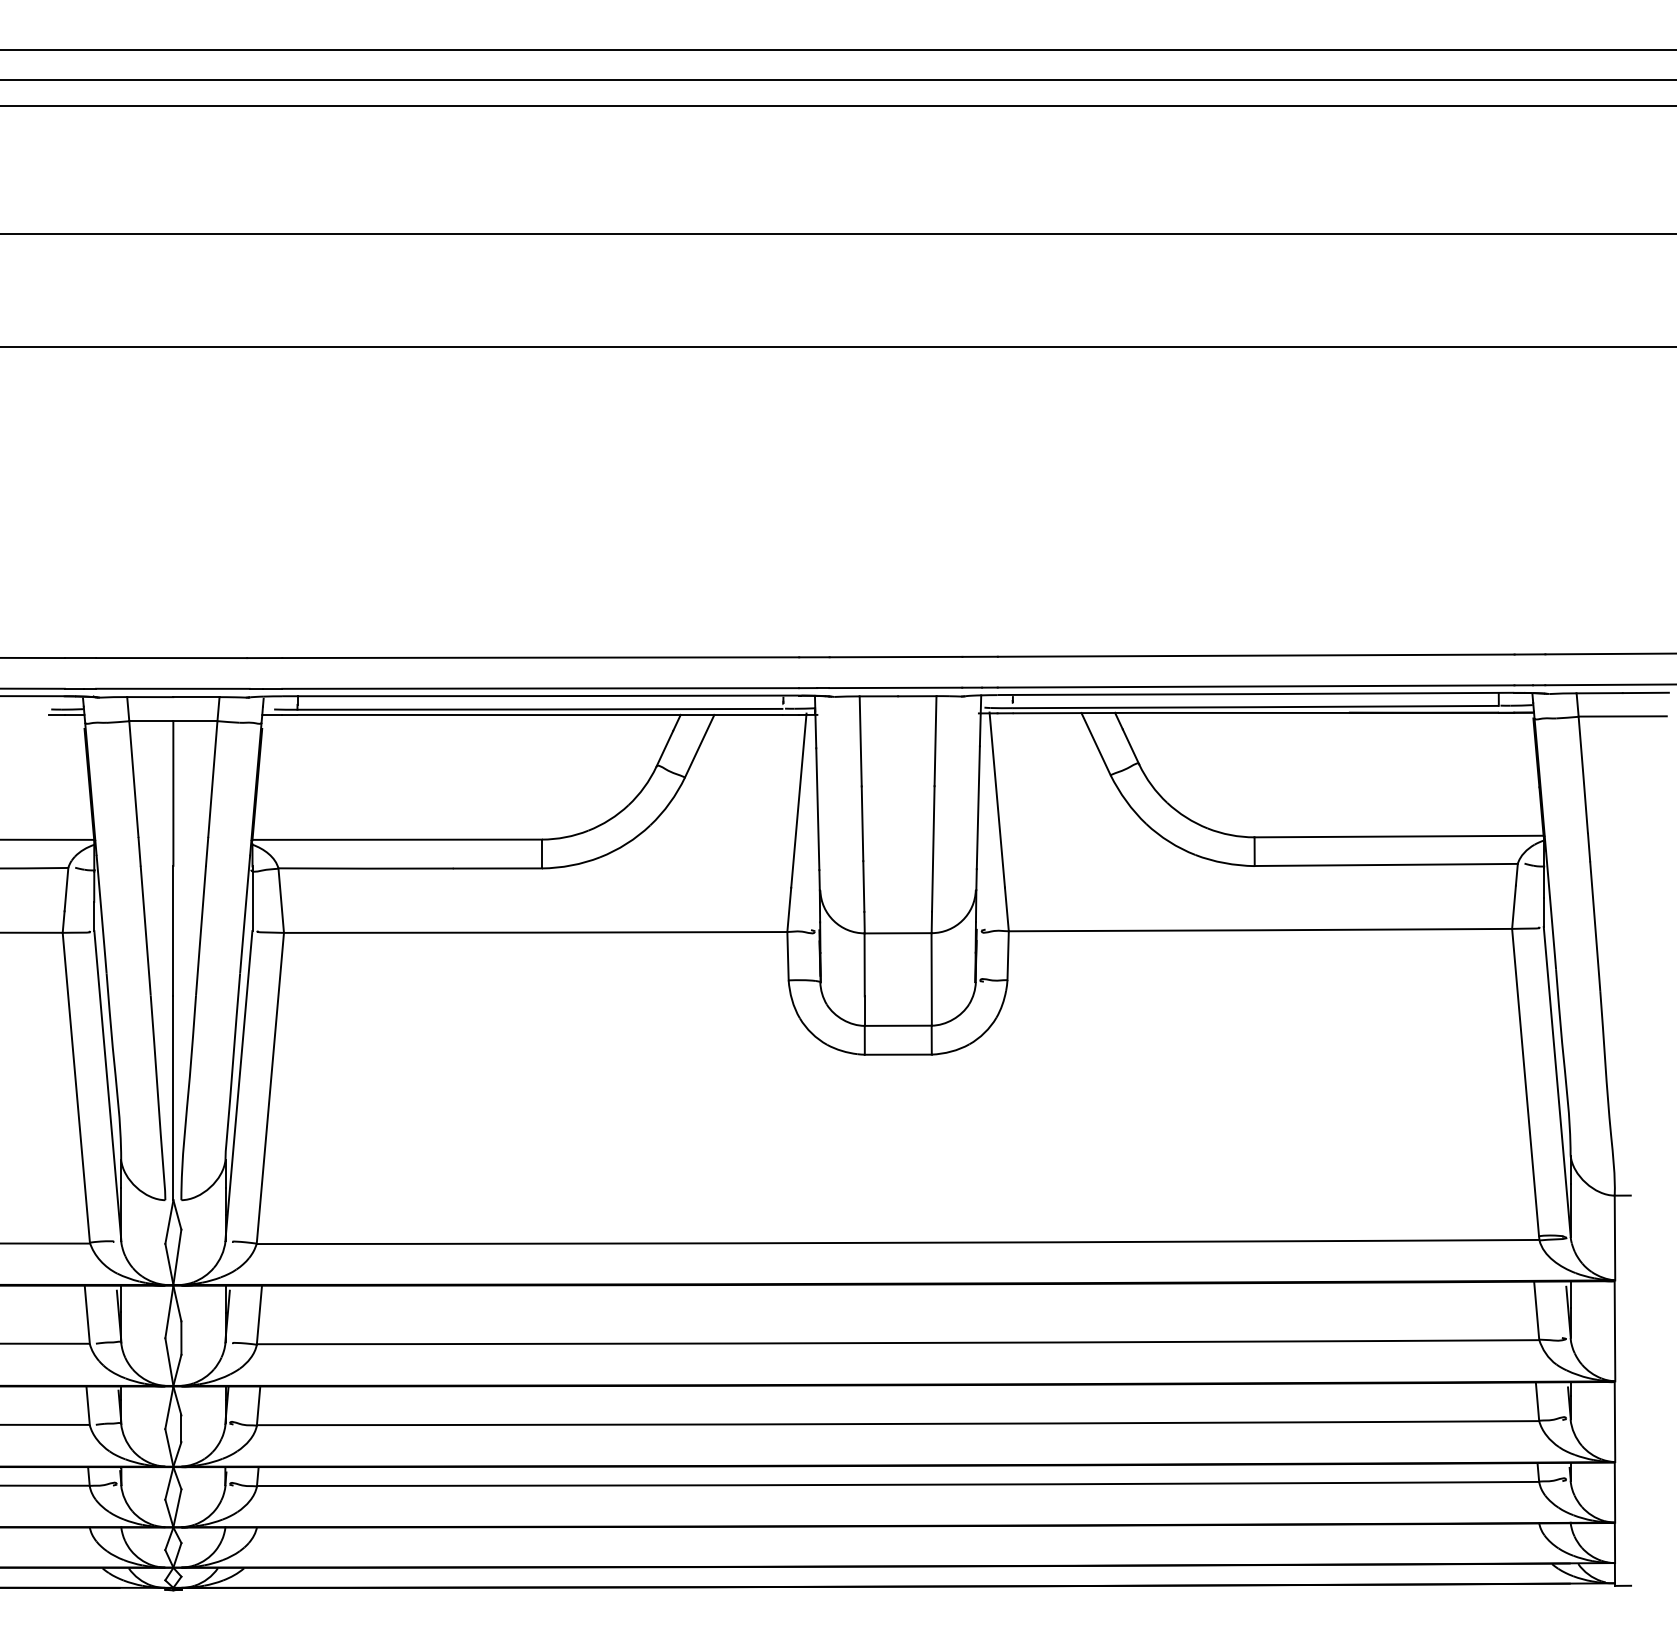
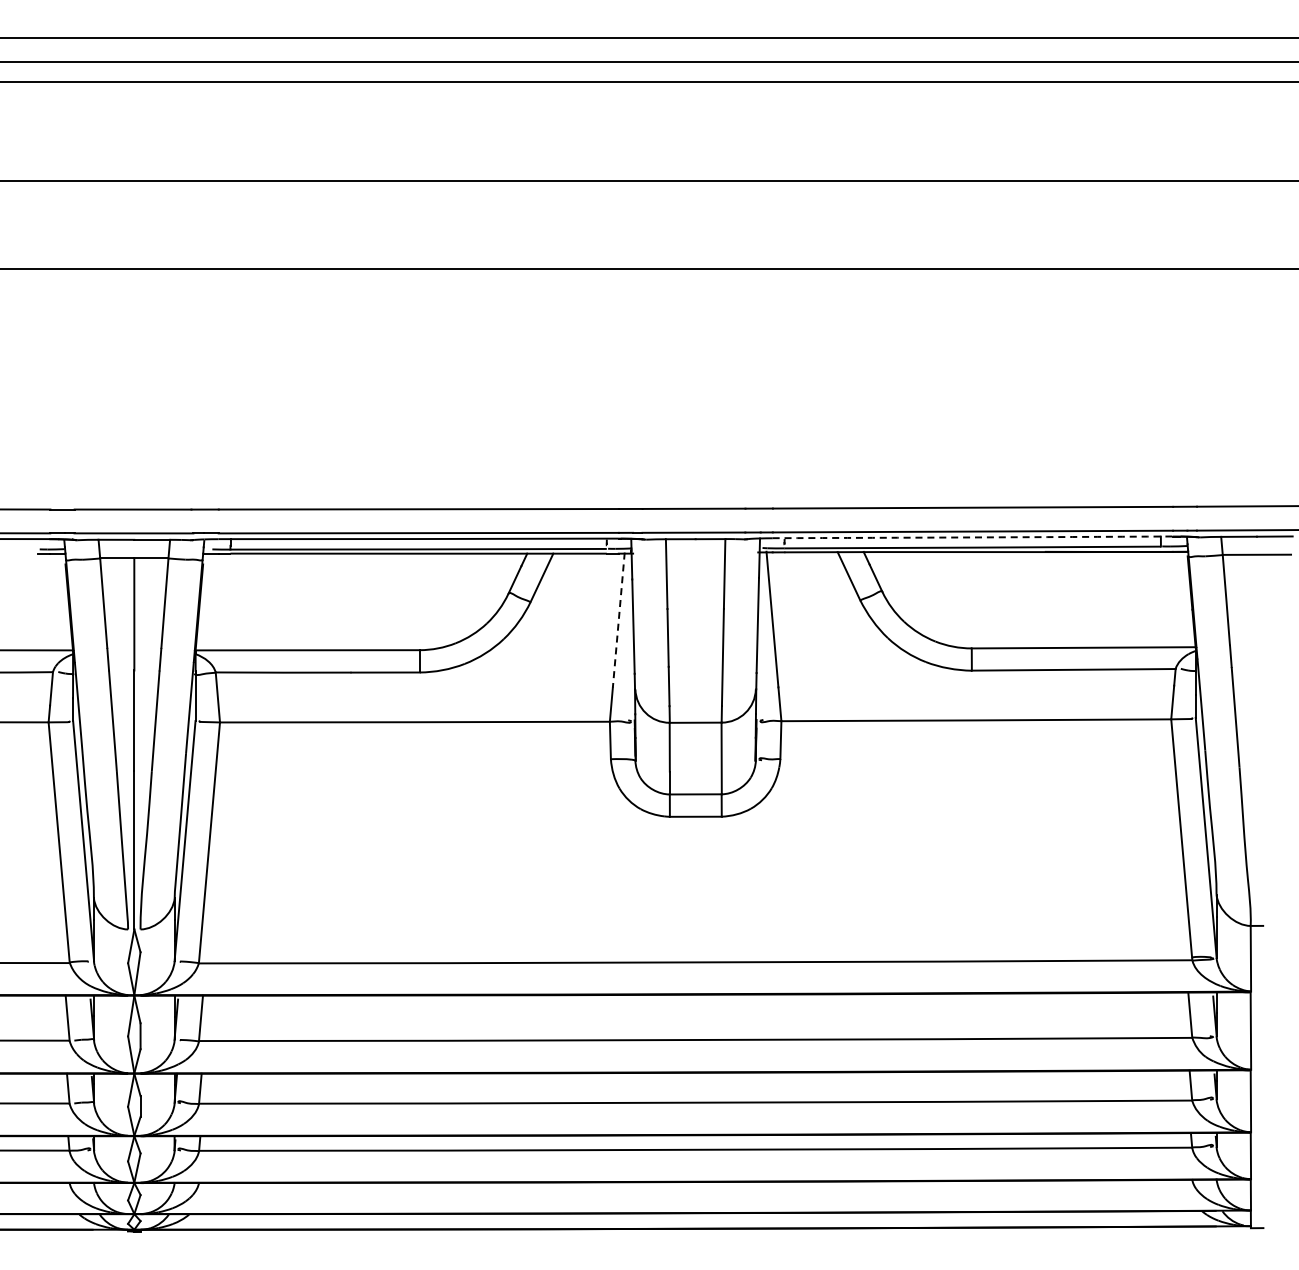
arc: (1255, 694) -> (972, 537), solid -> dashed
line: (798, 801) -> (618, 620), solid -> dashed

